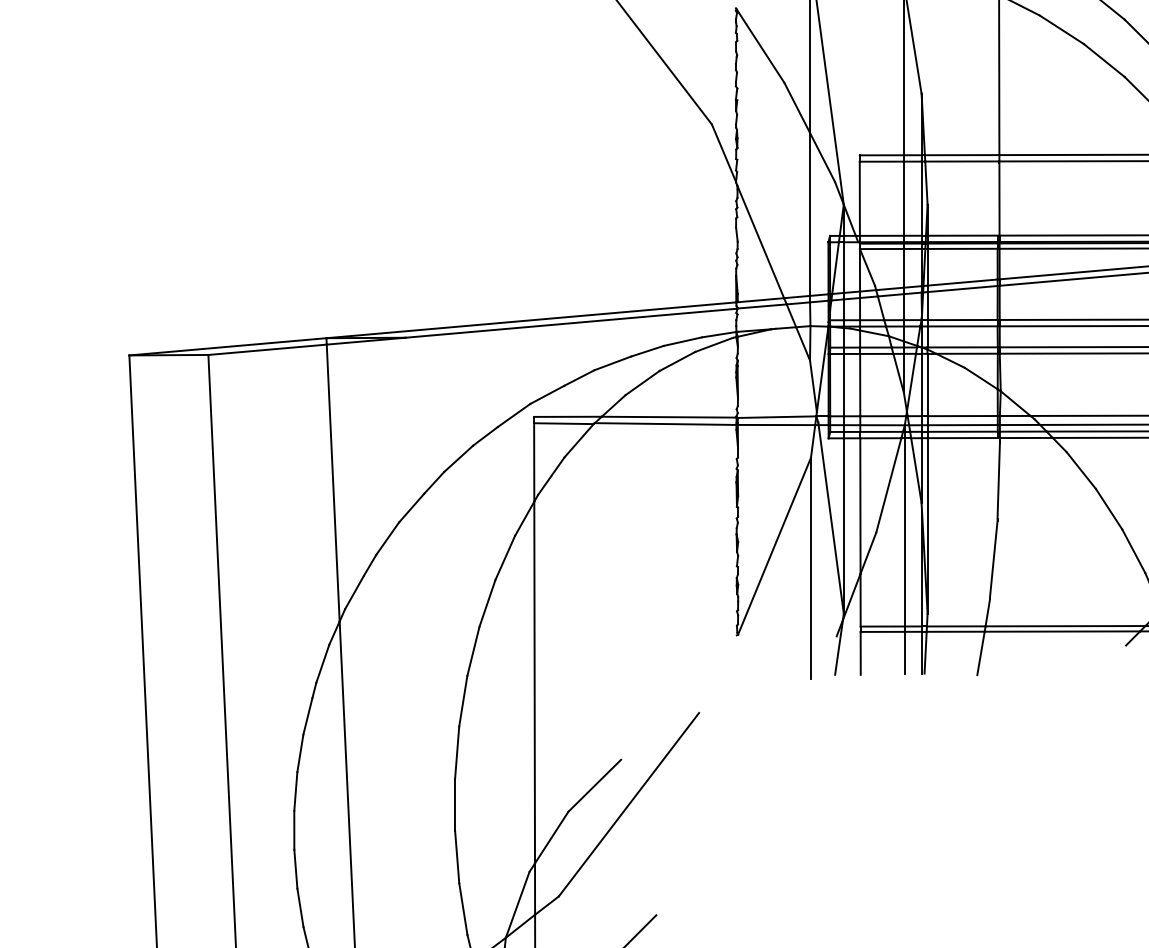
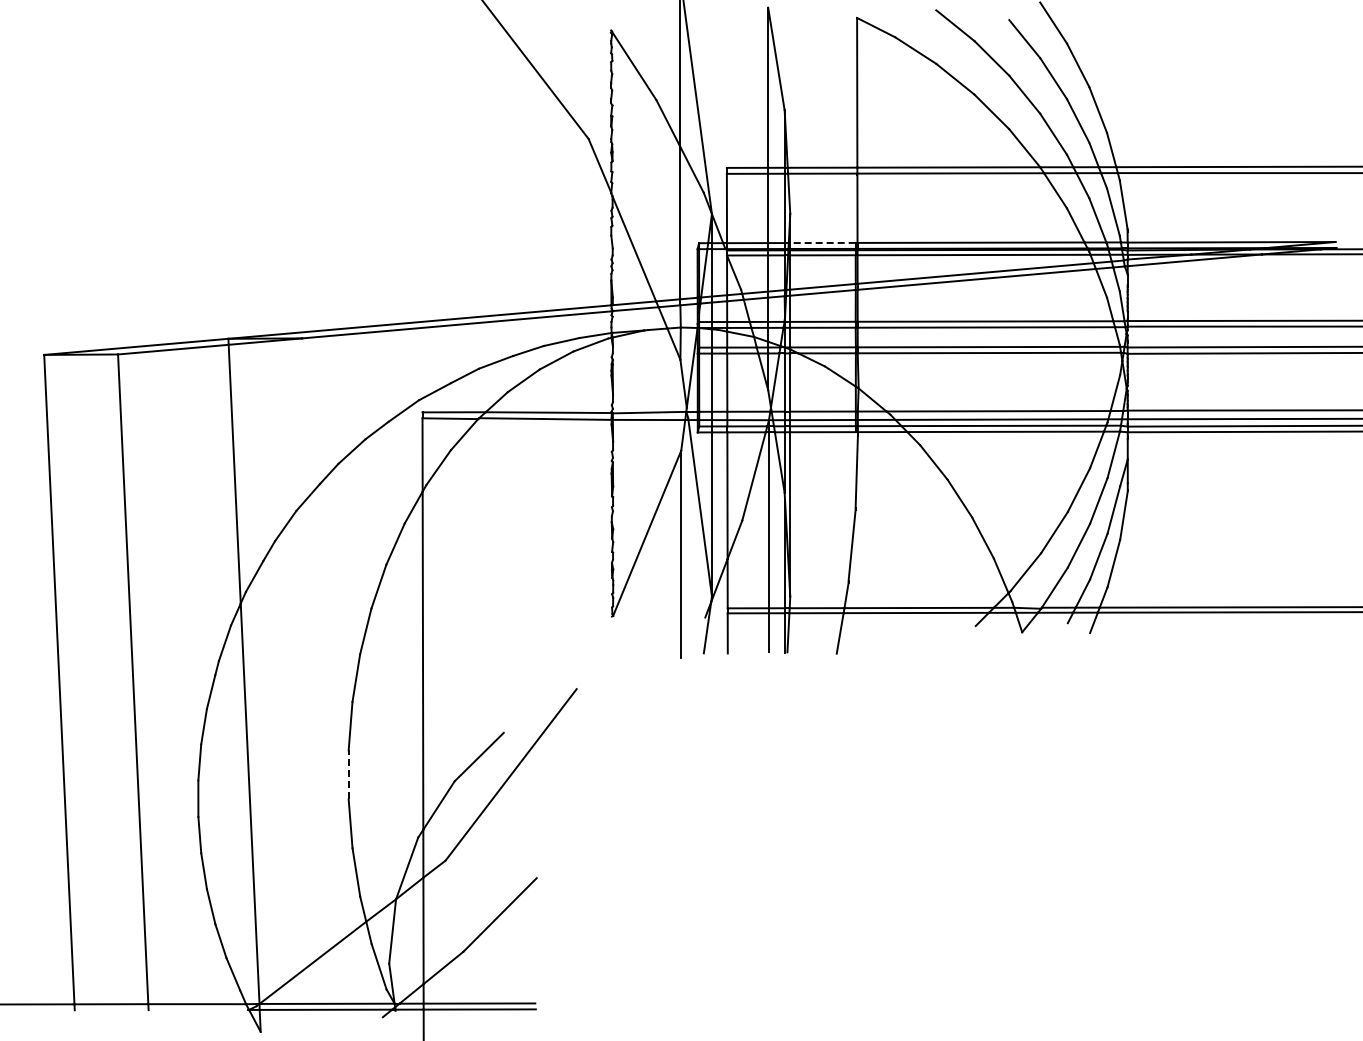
line: (962, 236) -> (822, 243), solid -> dashed
line: (454, 804) -> (348, 774), solid -> dashed

